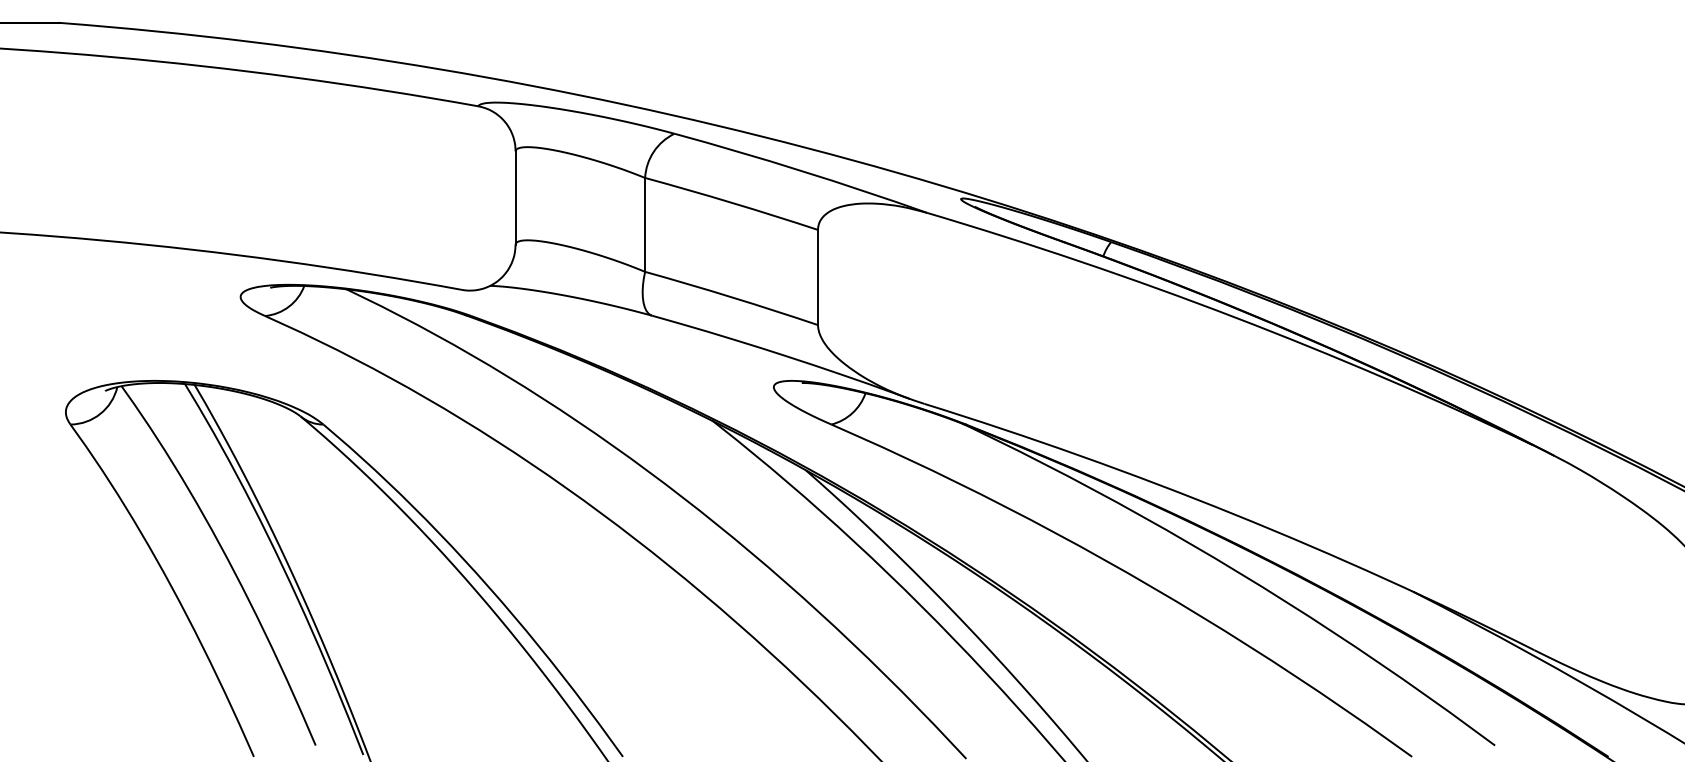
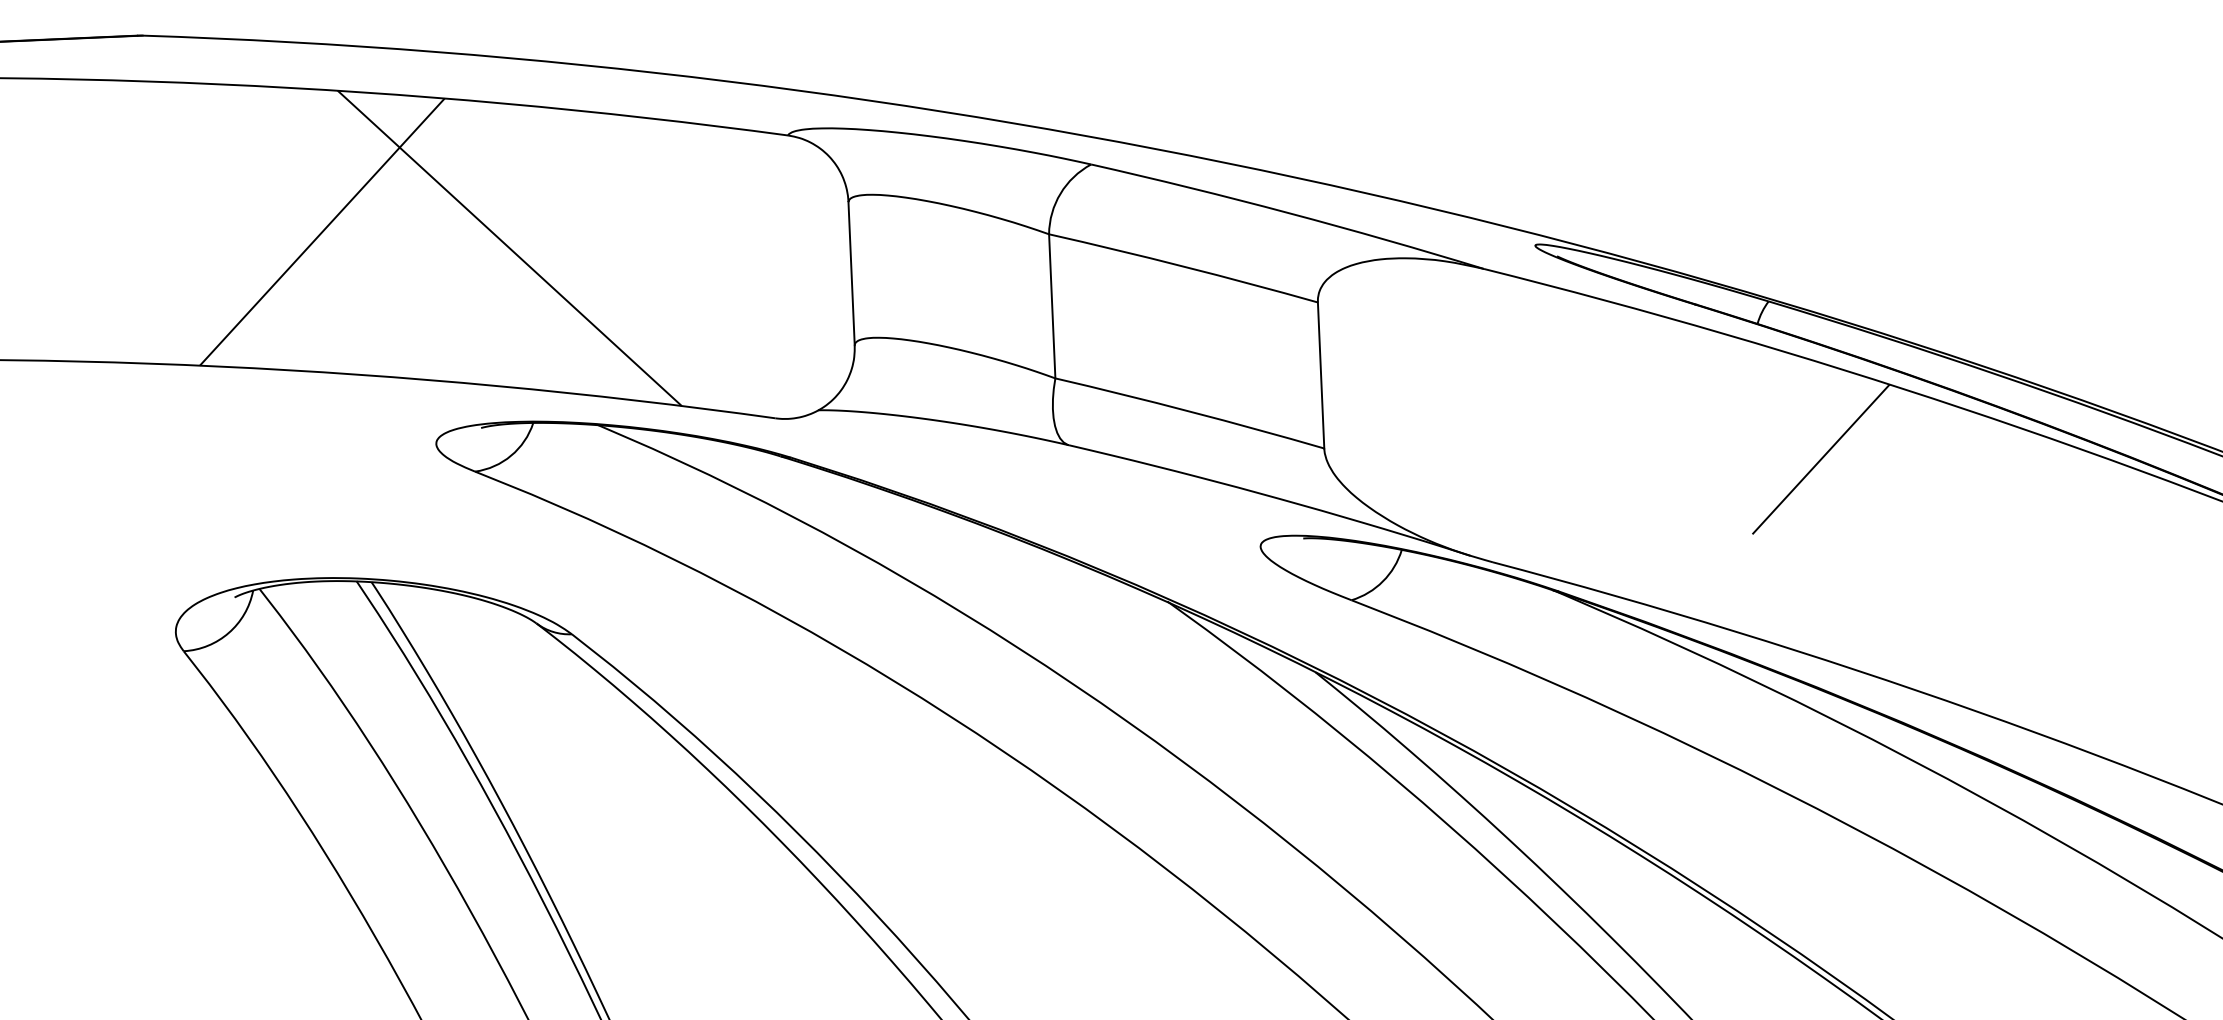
hatch: (245, 171) -> (435, 251), added
hatch: (1140, 346) -> (1820, 459), added

